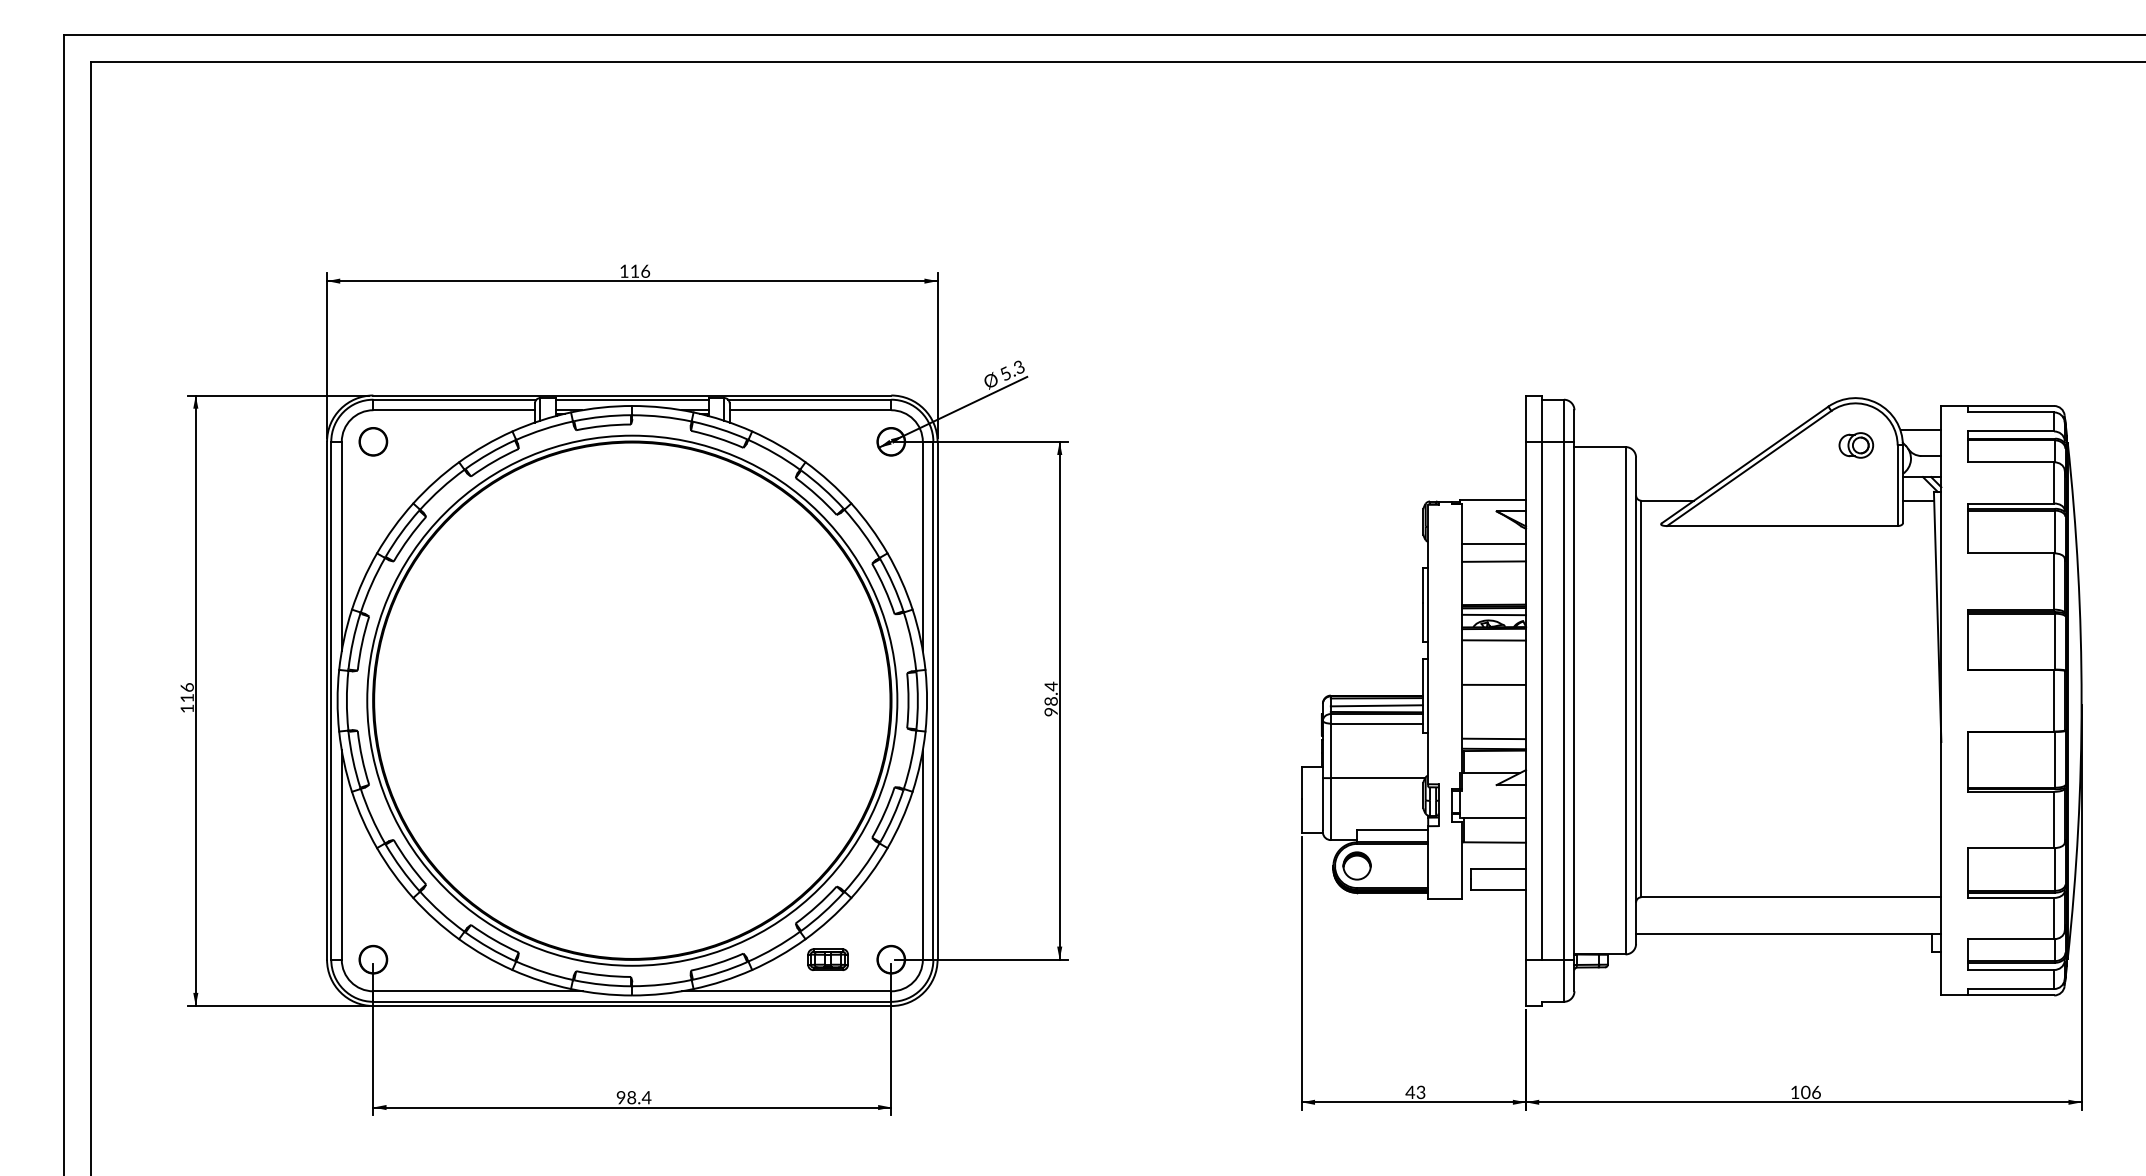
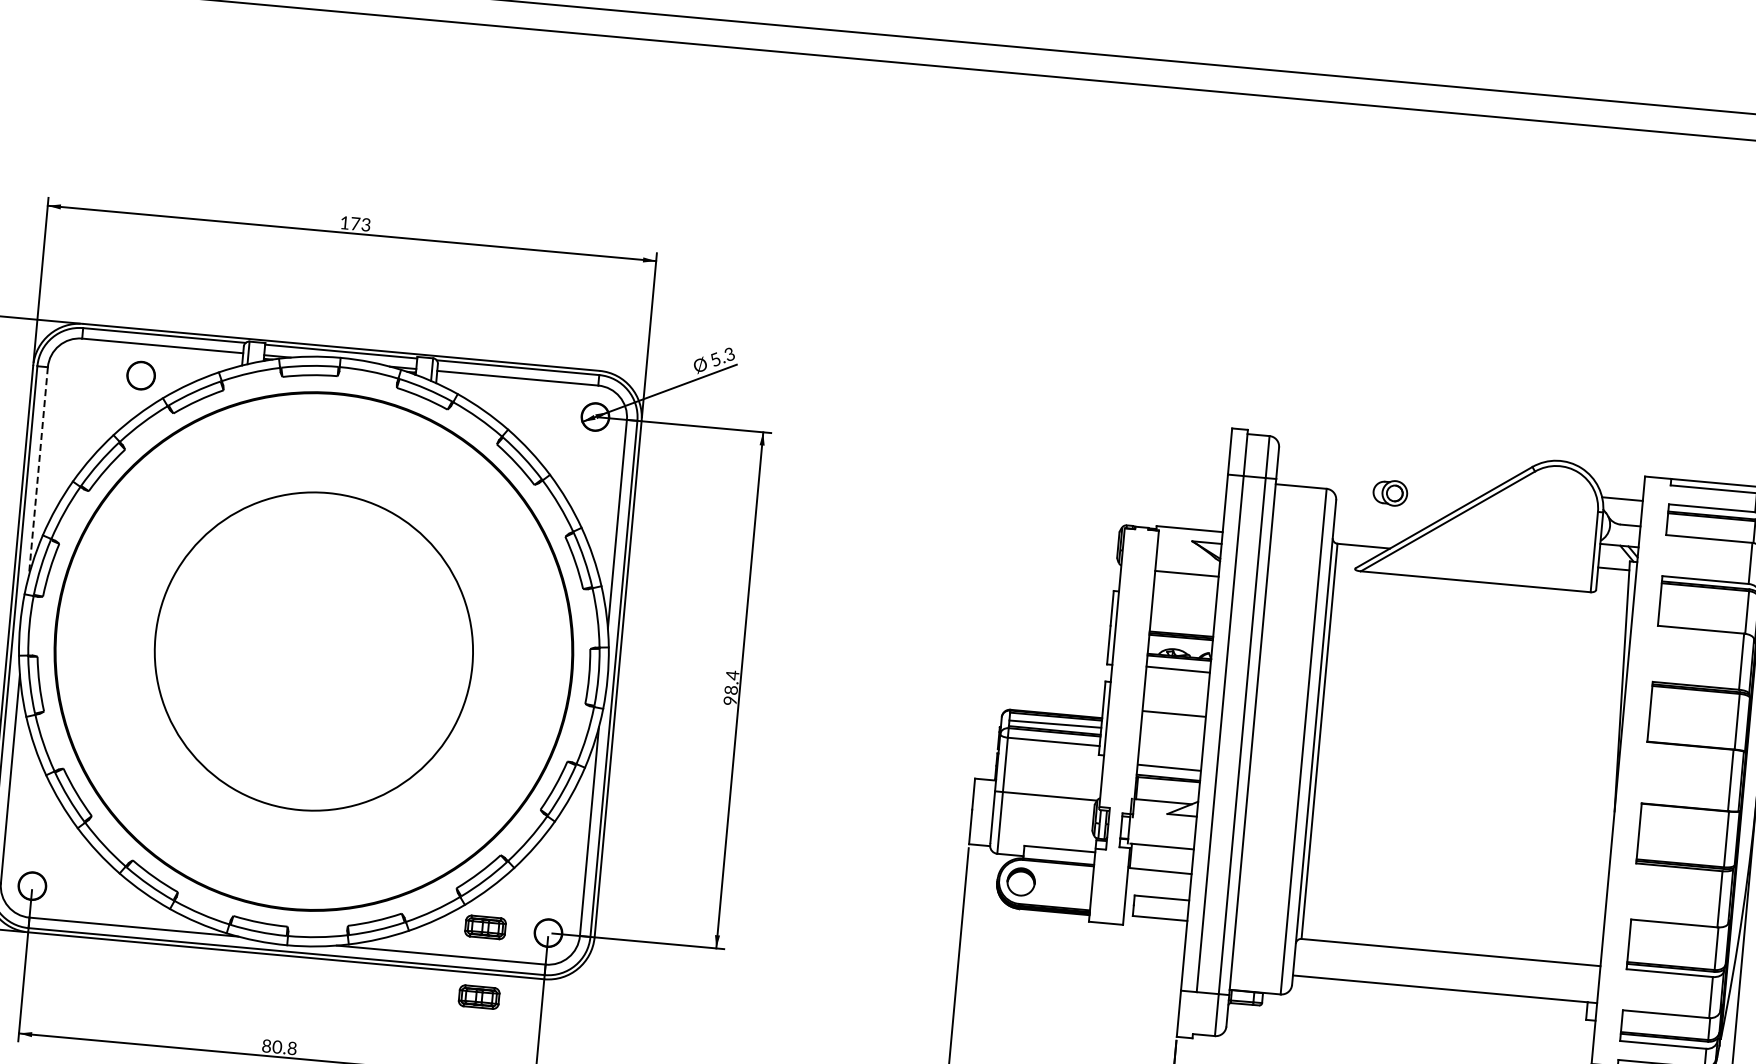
text: (640, 270) -> (361, 223), 116 -> 173
part: (373, 441) -> (141, 375), moved
part: (1856, 445) -> (1390, 493), moved
line: (341, 546) -> (38, 471), solid -> dashed
line: (1494, 561) -> (1185, 591), removed
line: (1494, 614) -> (1180, 643), removed
circle: (632, 700) -> (314, 651), size x0.6
part: (827, 1029) -> (478, 996), added
text: (633, 1097) -> (279, 1047), 98.4 -> 80.8

